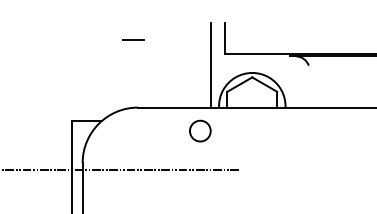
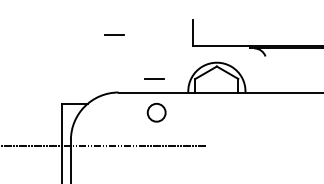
line: (210, 65) -> (180, 56), removed
line: (179, 90) -> (154, 77), added
circle: (200, 130) -> (156, 112), moved

